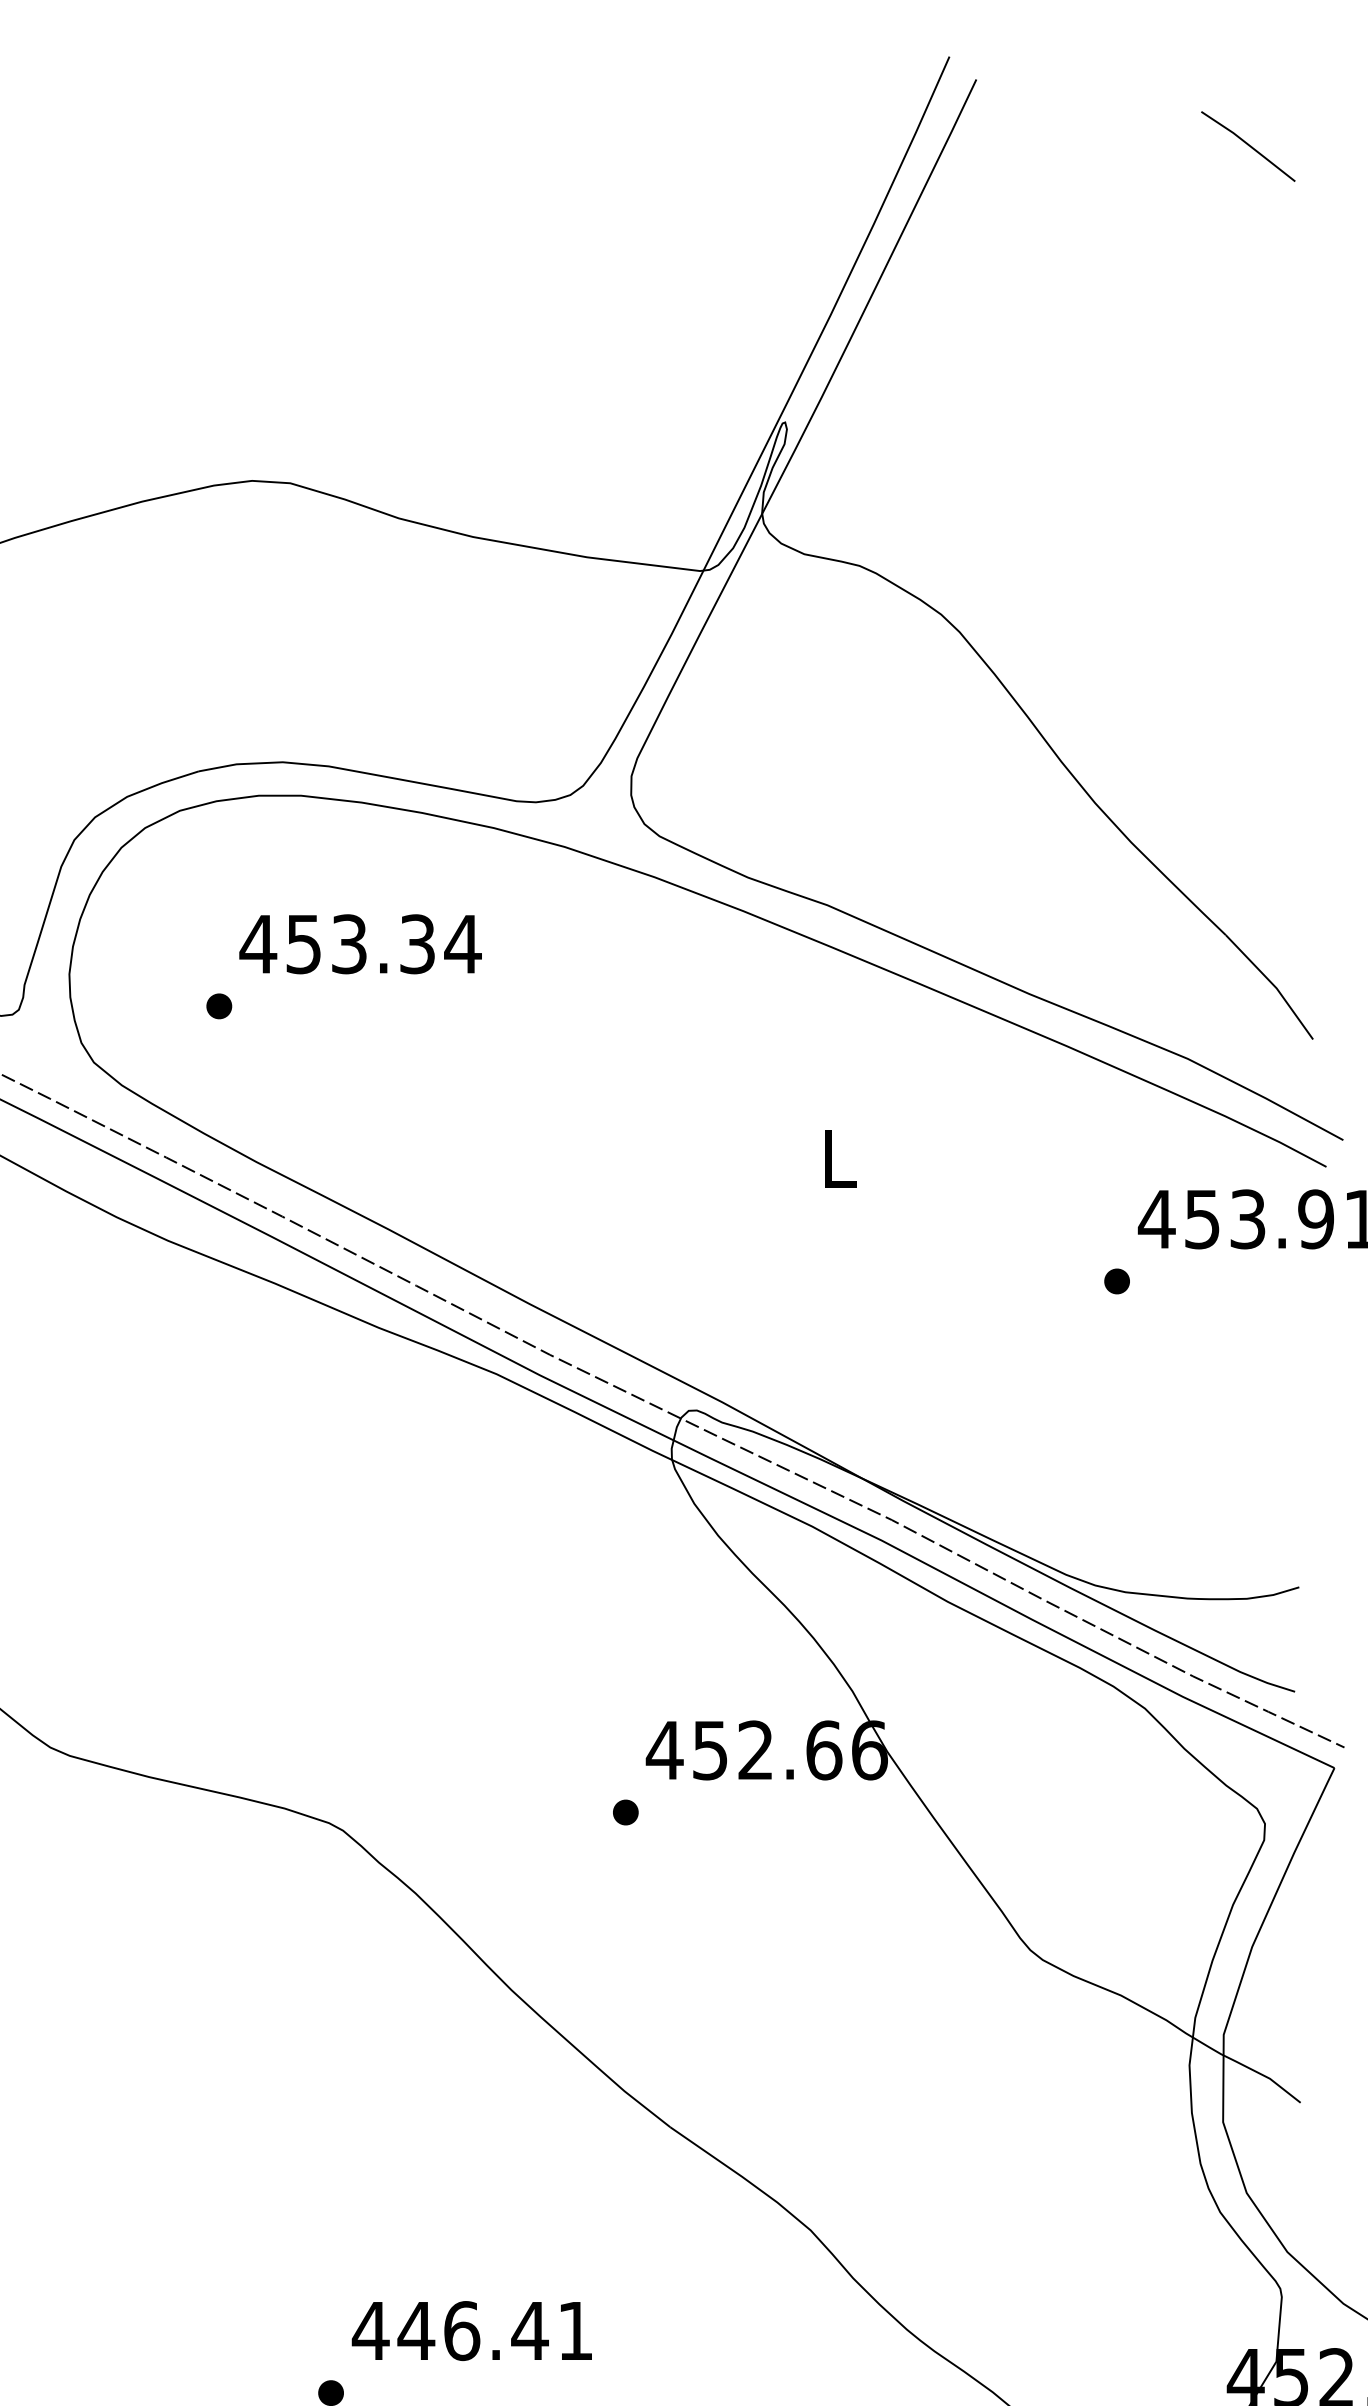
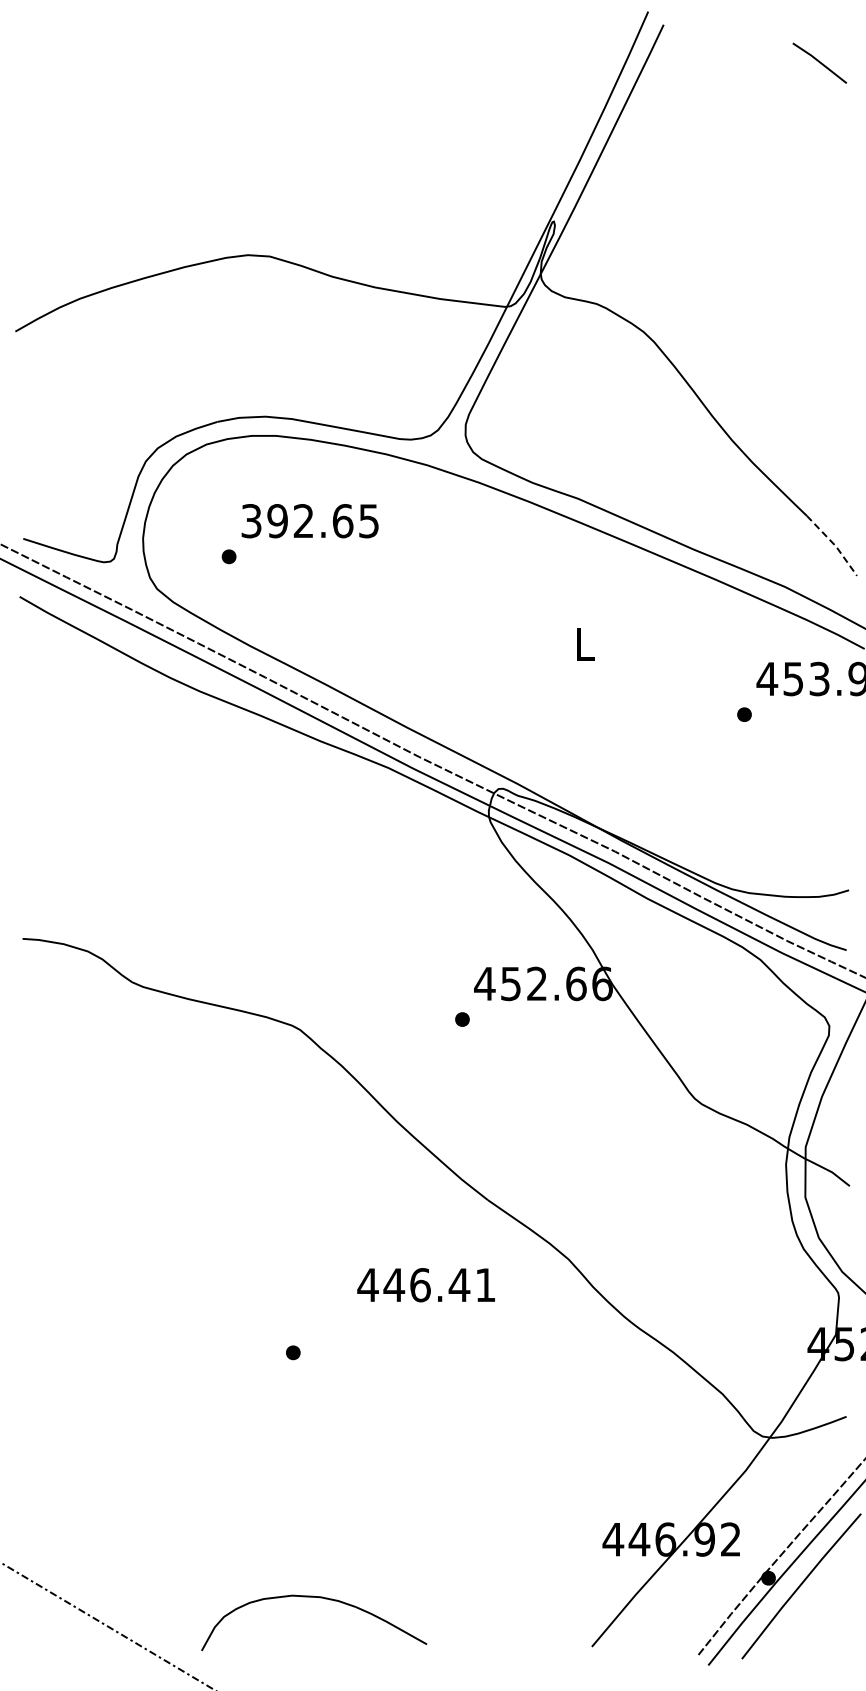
text: (359, 944) -> (309, 521), 453.34 -> 392.65
line: (1273, 986) -> (834, 545), solid -> dashed
text: (470, 2331) -> (425, 1285), moved

